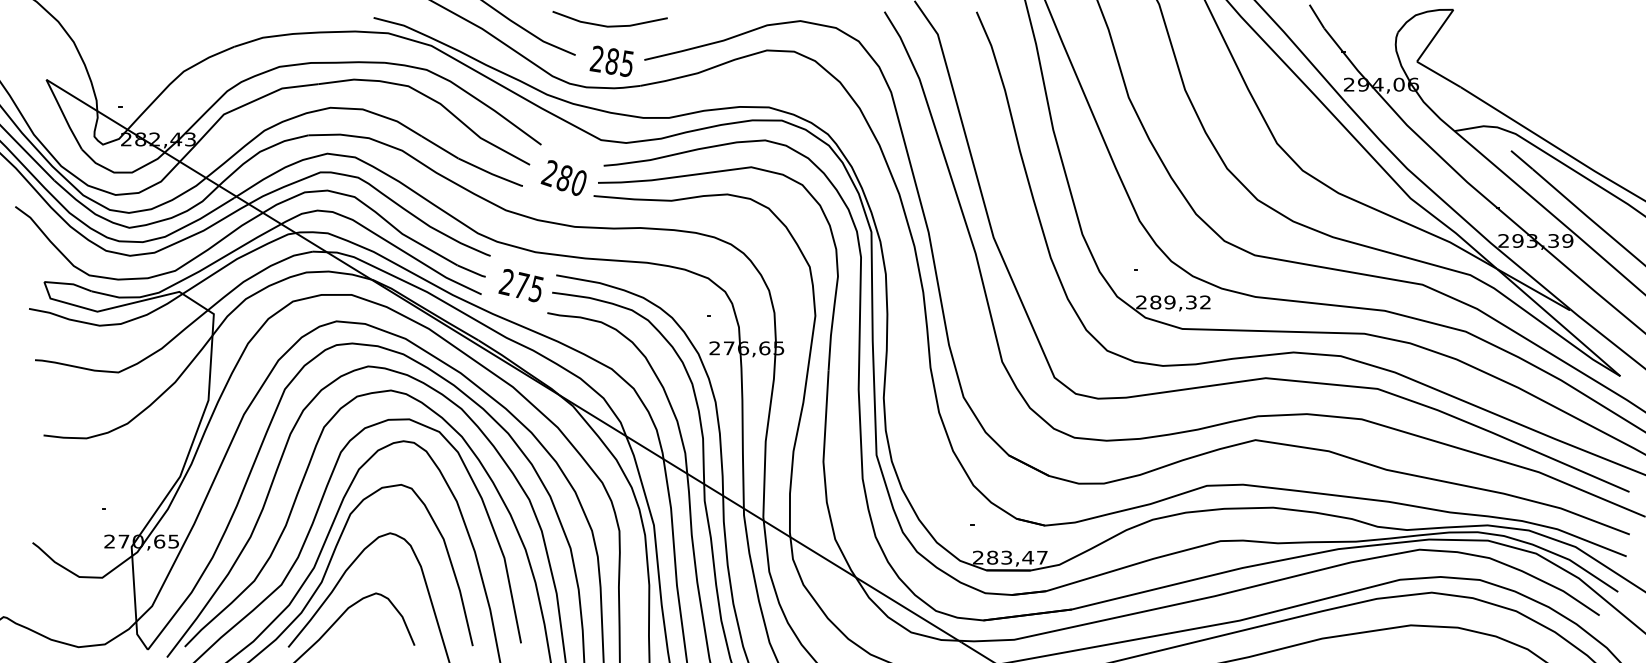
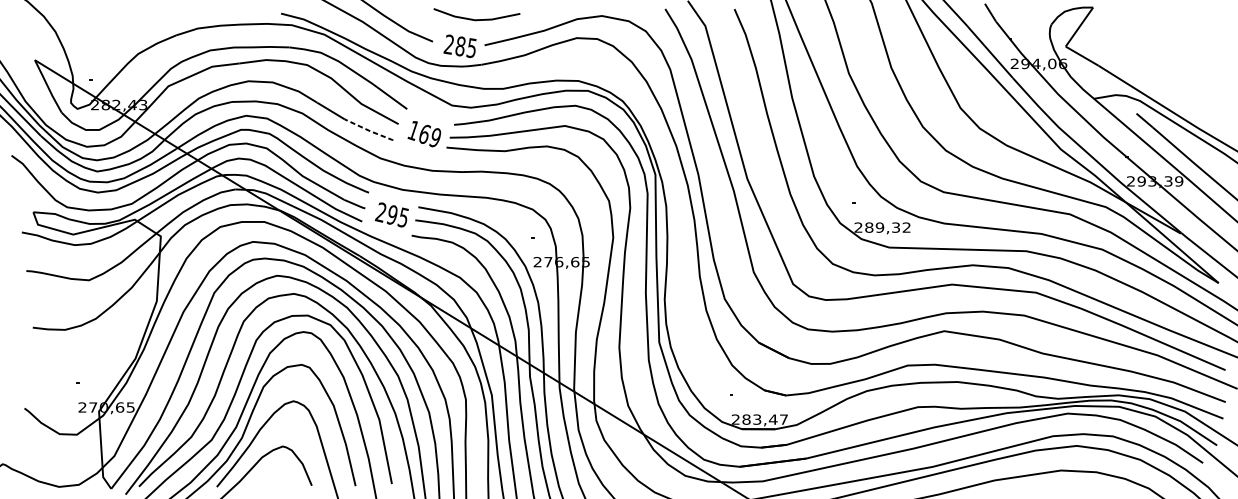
line: (609, 25) -> (476, 19), moved
line: (491, 173) -> (369, 130), solid -> dashed
text: (563, 177) -> (423, 133), 280 -> 169
text: (522, 285) -> (392, 214), 275 -> 295

